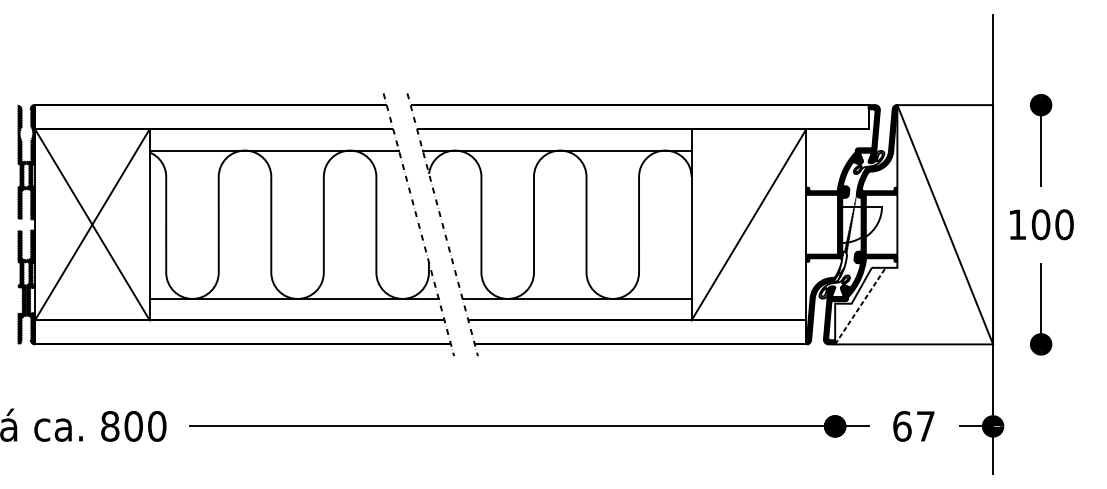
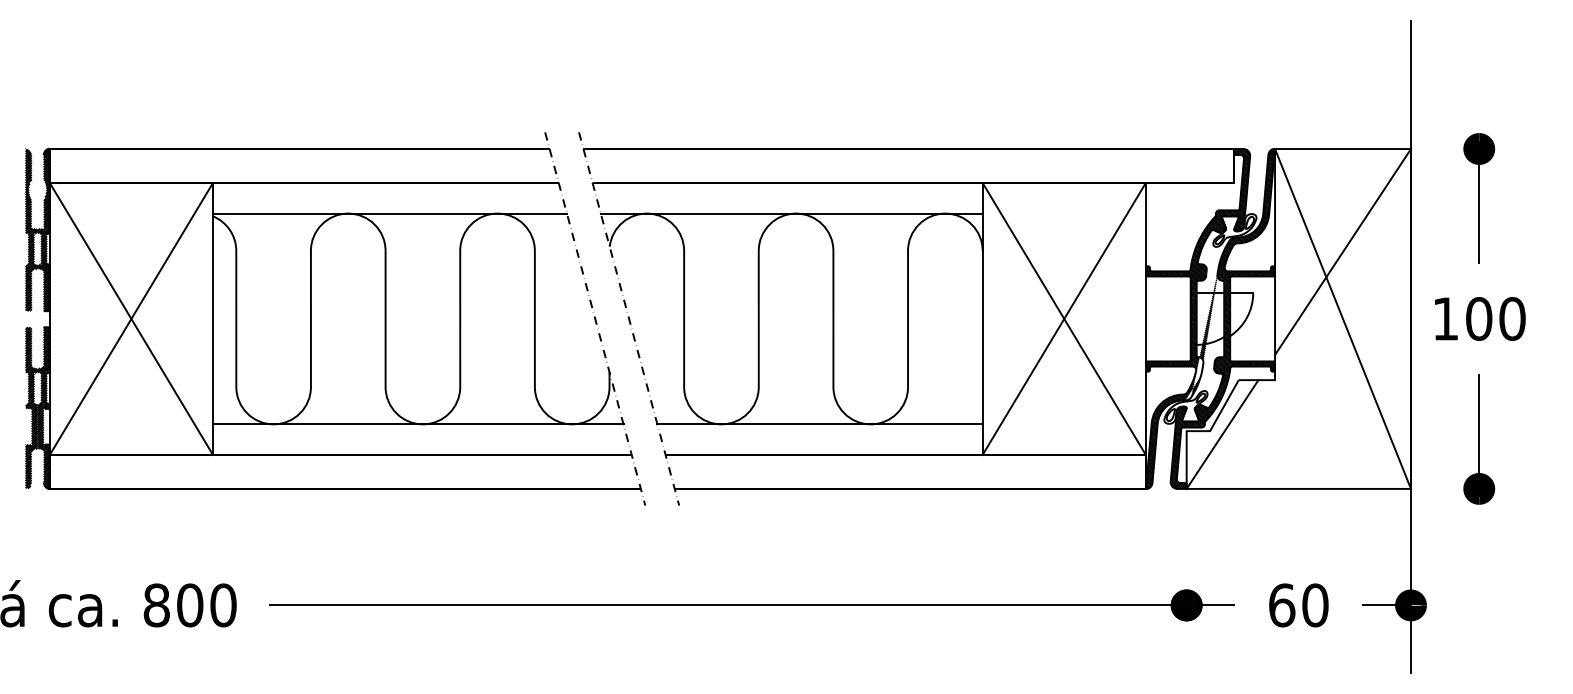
line: (945, 177) -> (1343, 252), added
line: (748, 224) -> (1063, 318), added
line: (860, 306) -> (1222, 434), dashed -> solid
text: (925, 426) -> (1315, 605), 67 -> 60

